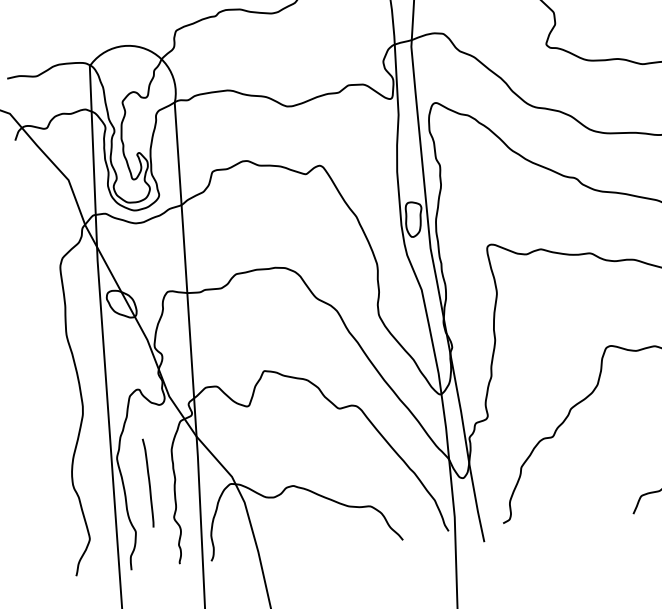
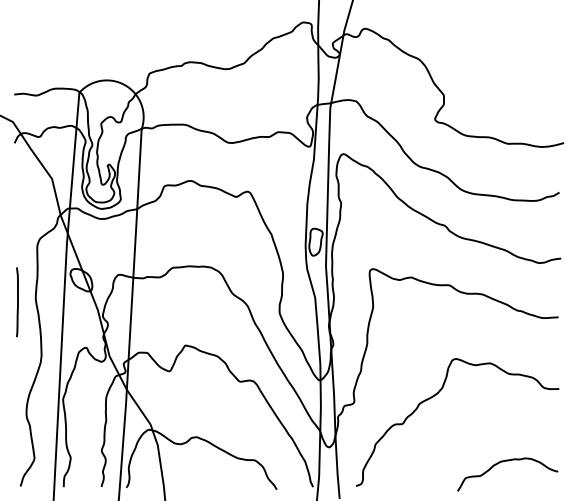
line: (148, 483) -> (17, 302), moved

